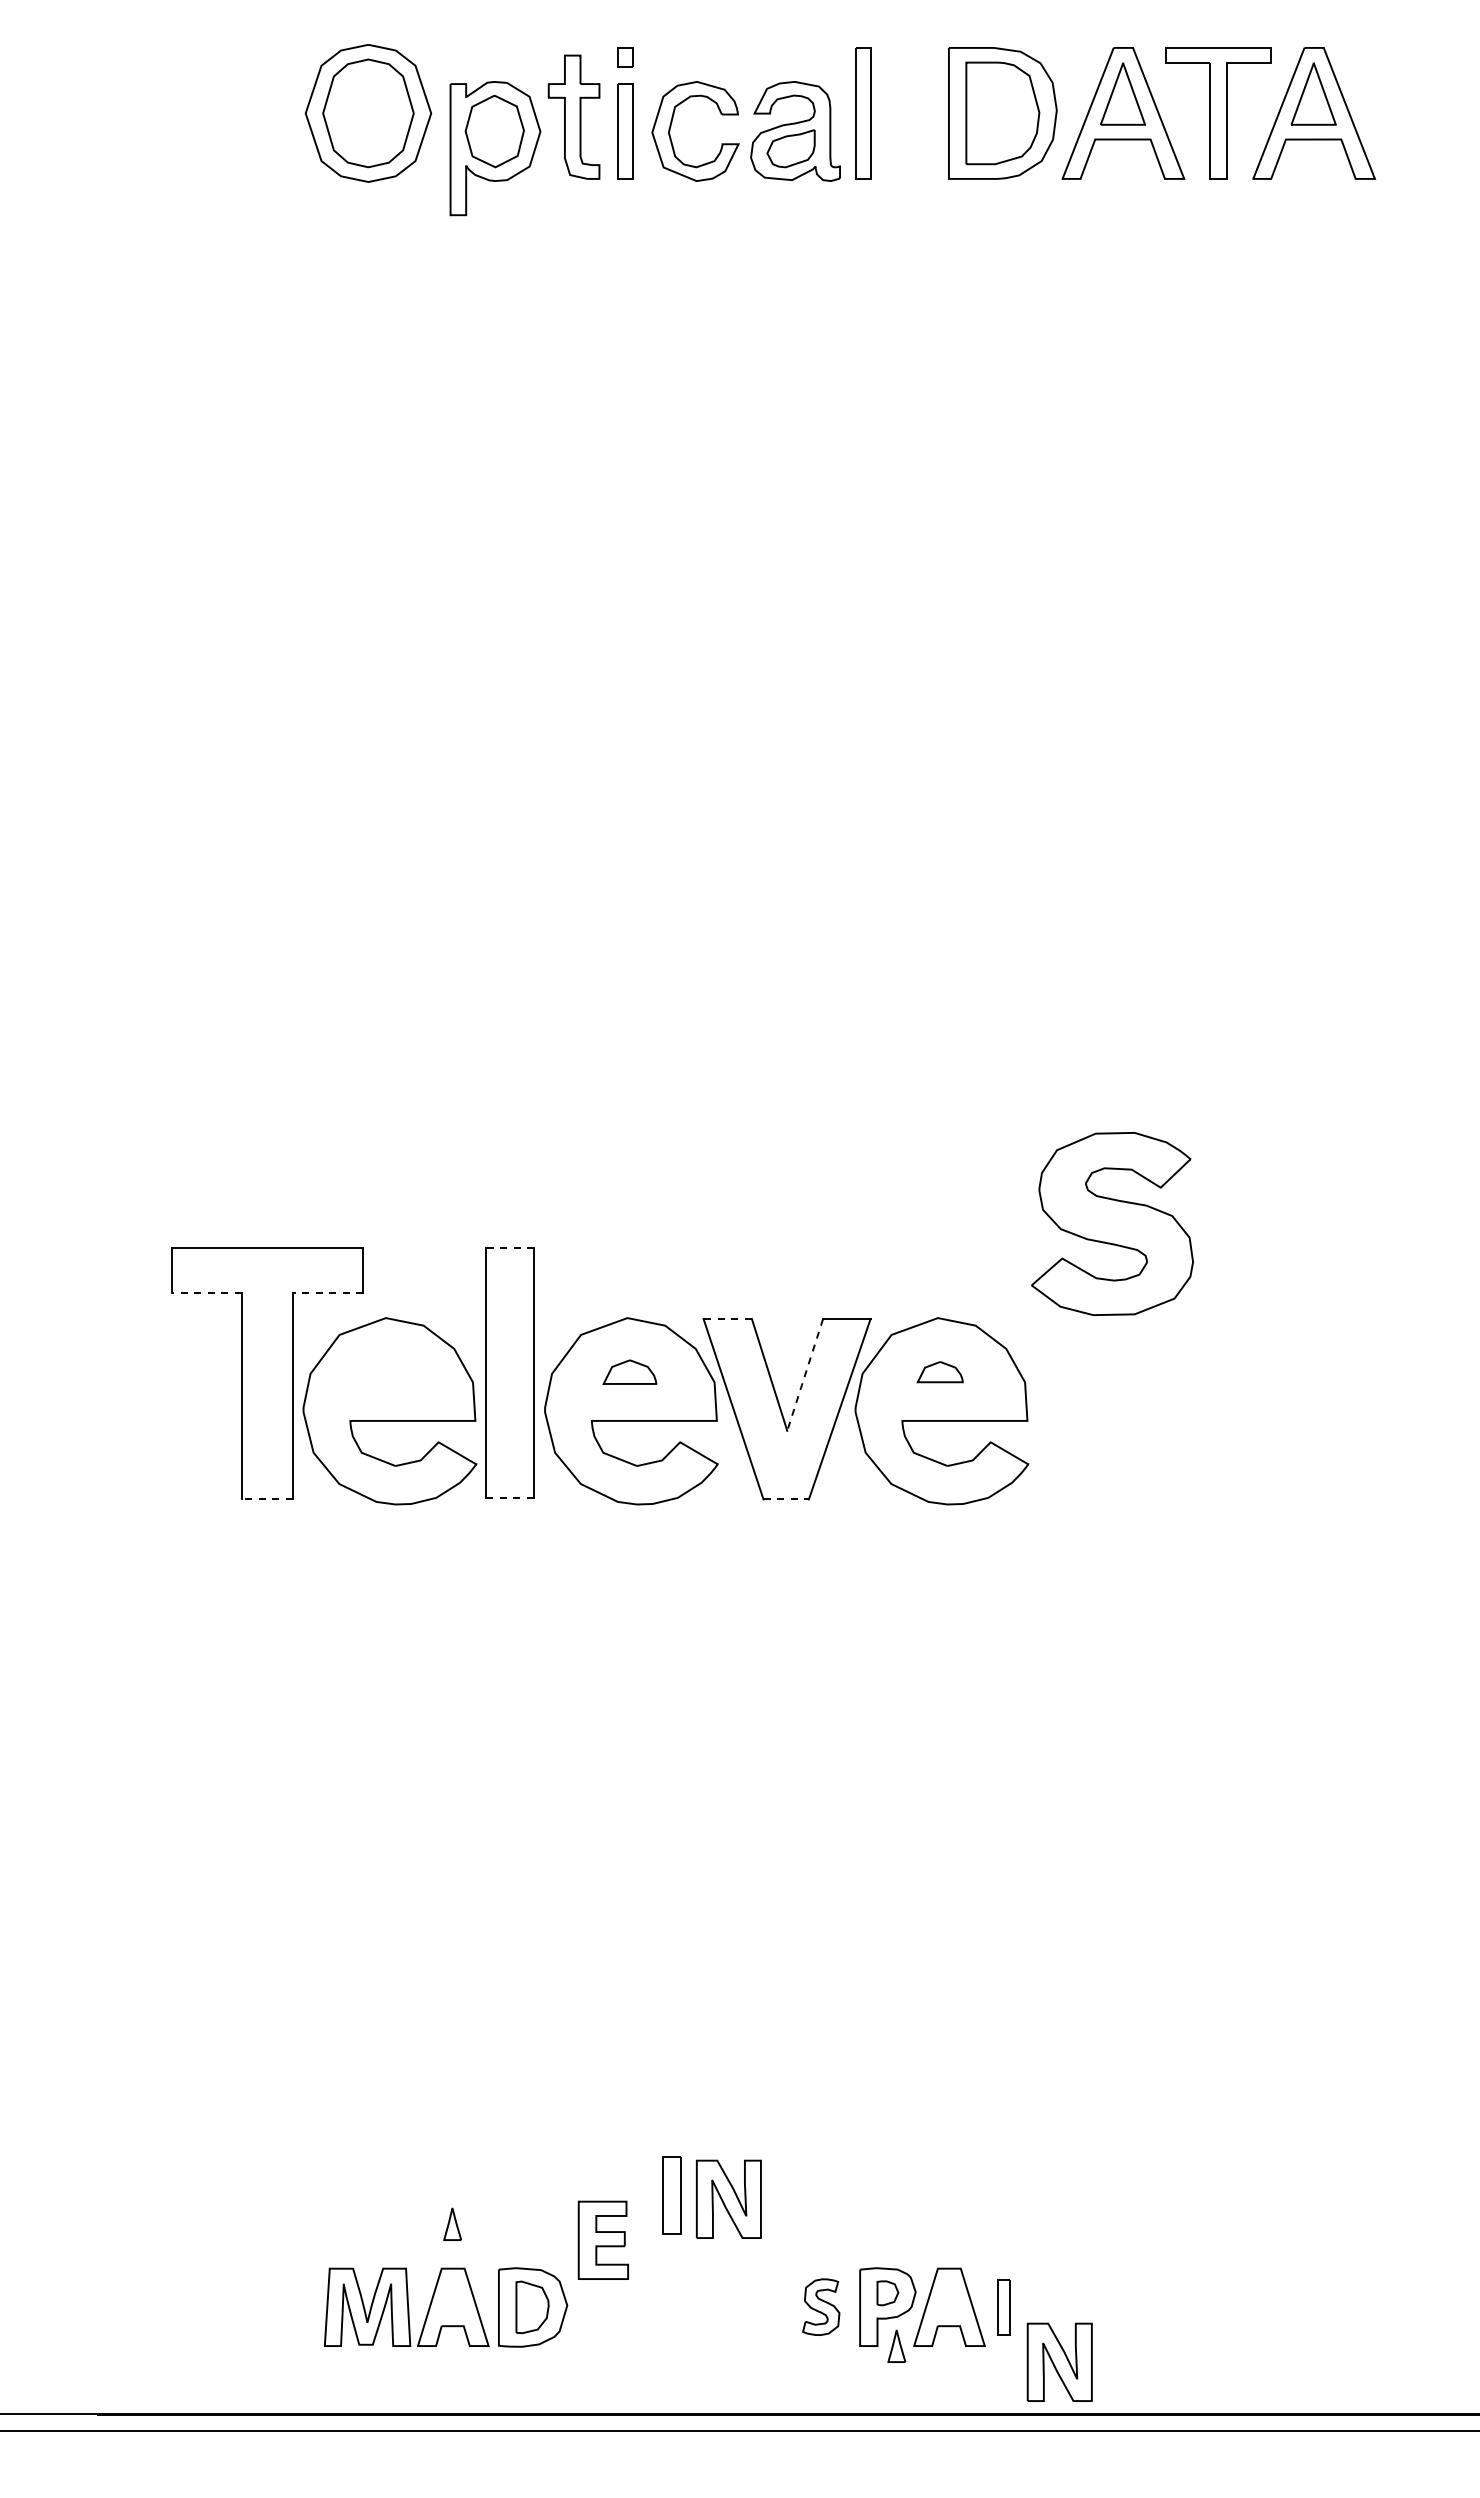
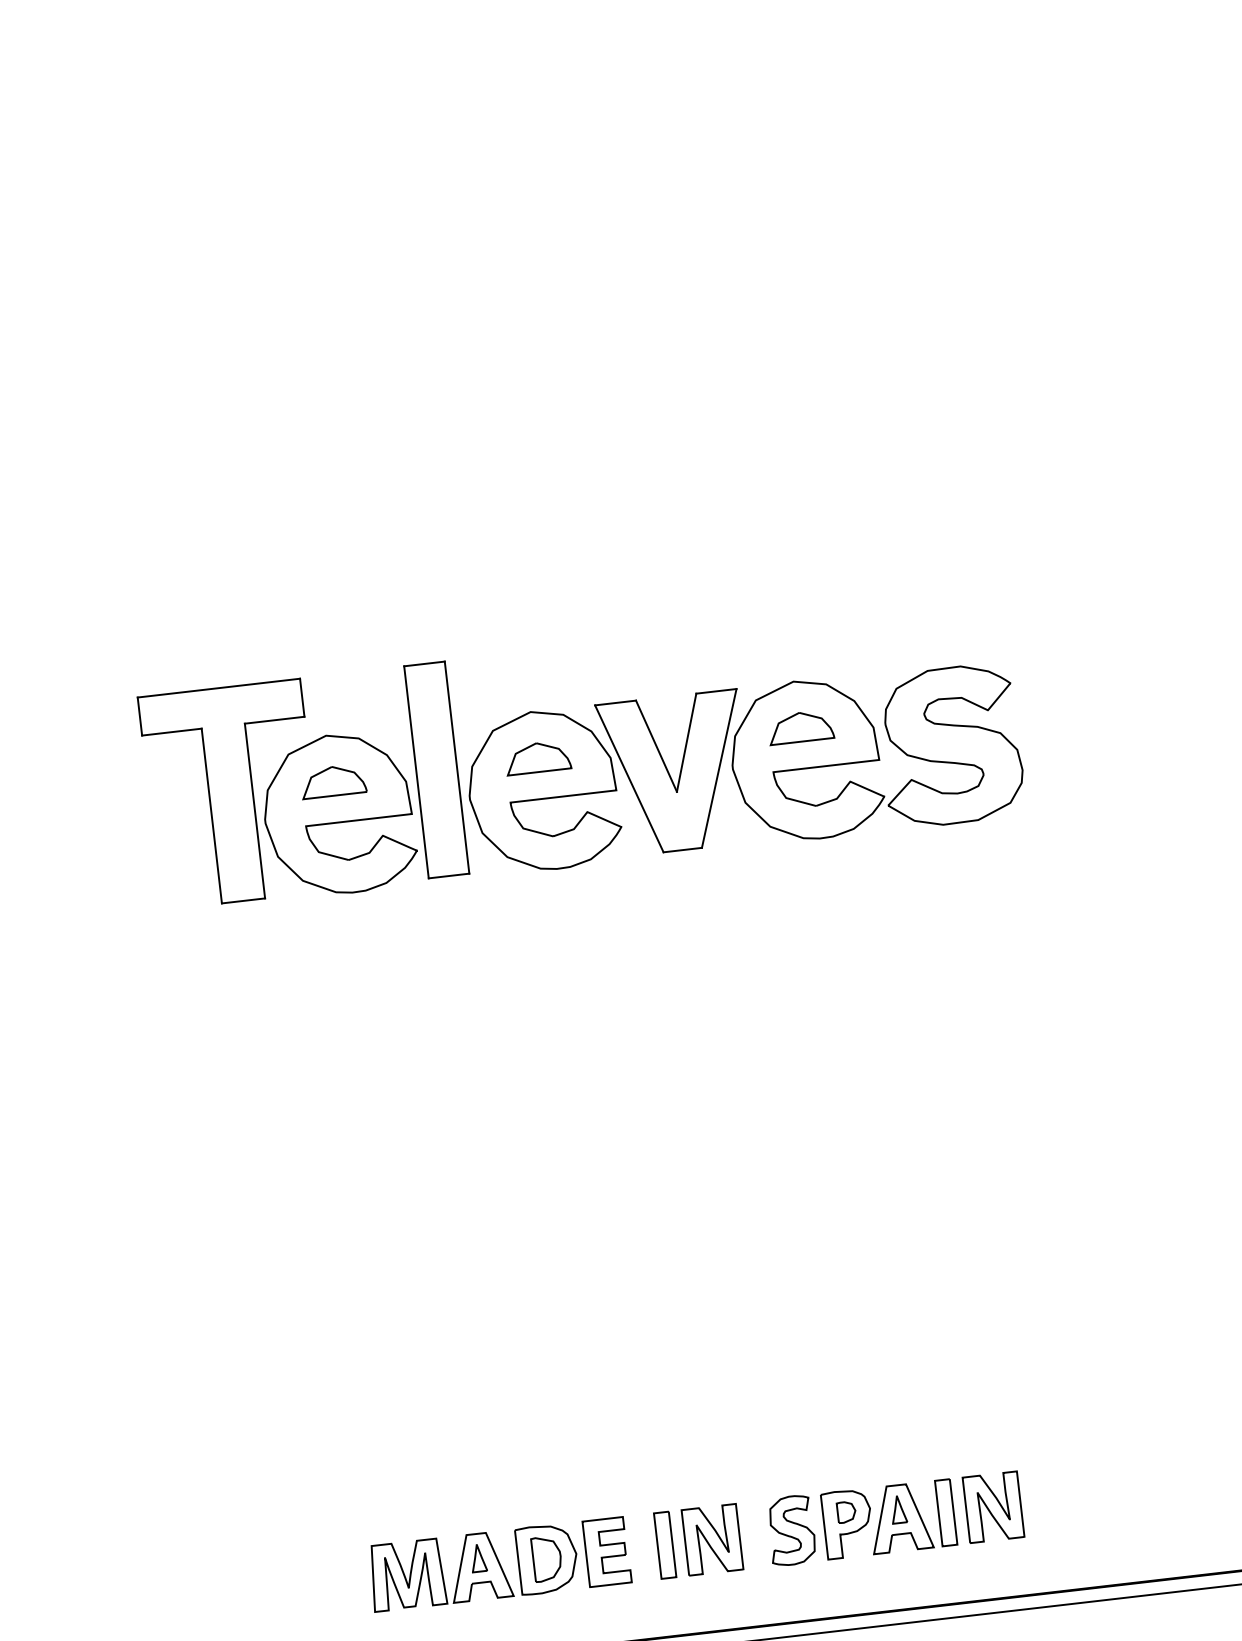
part: (1112, 1223) -> (950, 745), moved
line: (510, 1247) -> (424, 663), dashed -> solid
line: (206, 1293) -> (171, 732), dashed -> solid
line: (327, 1293) -> (274, 720), dashed -> solid
line: (727, 1318) -> (615, 702), dashed -> solid
part: (629, 1371) -> (537, 757), size x1.43
part: (939, 1371) -> (800, 726), size x1.67
part: (387, 1372) -> (332, 781), added
line: (805, 1374) -> (686, 742), dashed -> solid
line: (510, 1498) -> (449, 876), dashed -> solid
line: (266, 1499) -> (242, 901), dashed -> solid
line: (786, 1499) -> (683, 850), dashed -> solid
part: (671, 2195) -> (664, 1545), moved
part: (728, 2198) -> (712, 1539), moved
part: (452, 2223) -> (478, 1557), moved
part: (602, 2239) -> (606, 1551), moved
part: (821, 2306) -> (791, 1529), size x1.43
part: (1003, 2307) -> (945, 1512), size x1.43
part: (896, 2345) -> (898, 1508), moved
part: (1059, 2361) -> (993, 1506), moved

